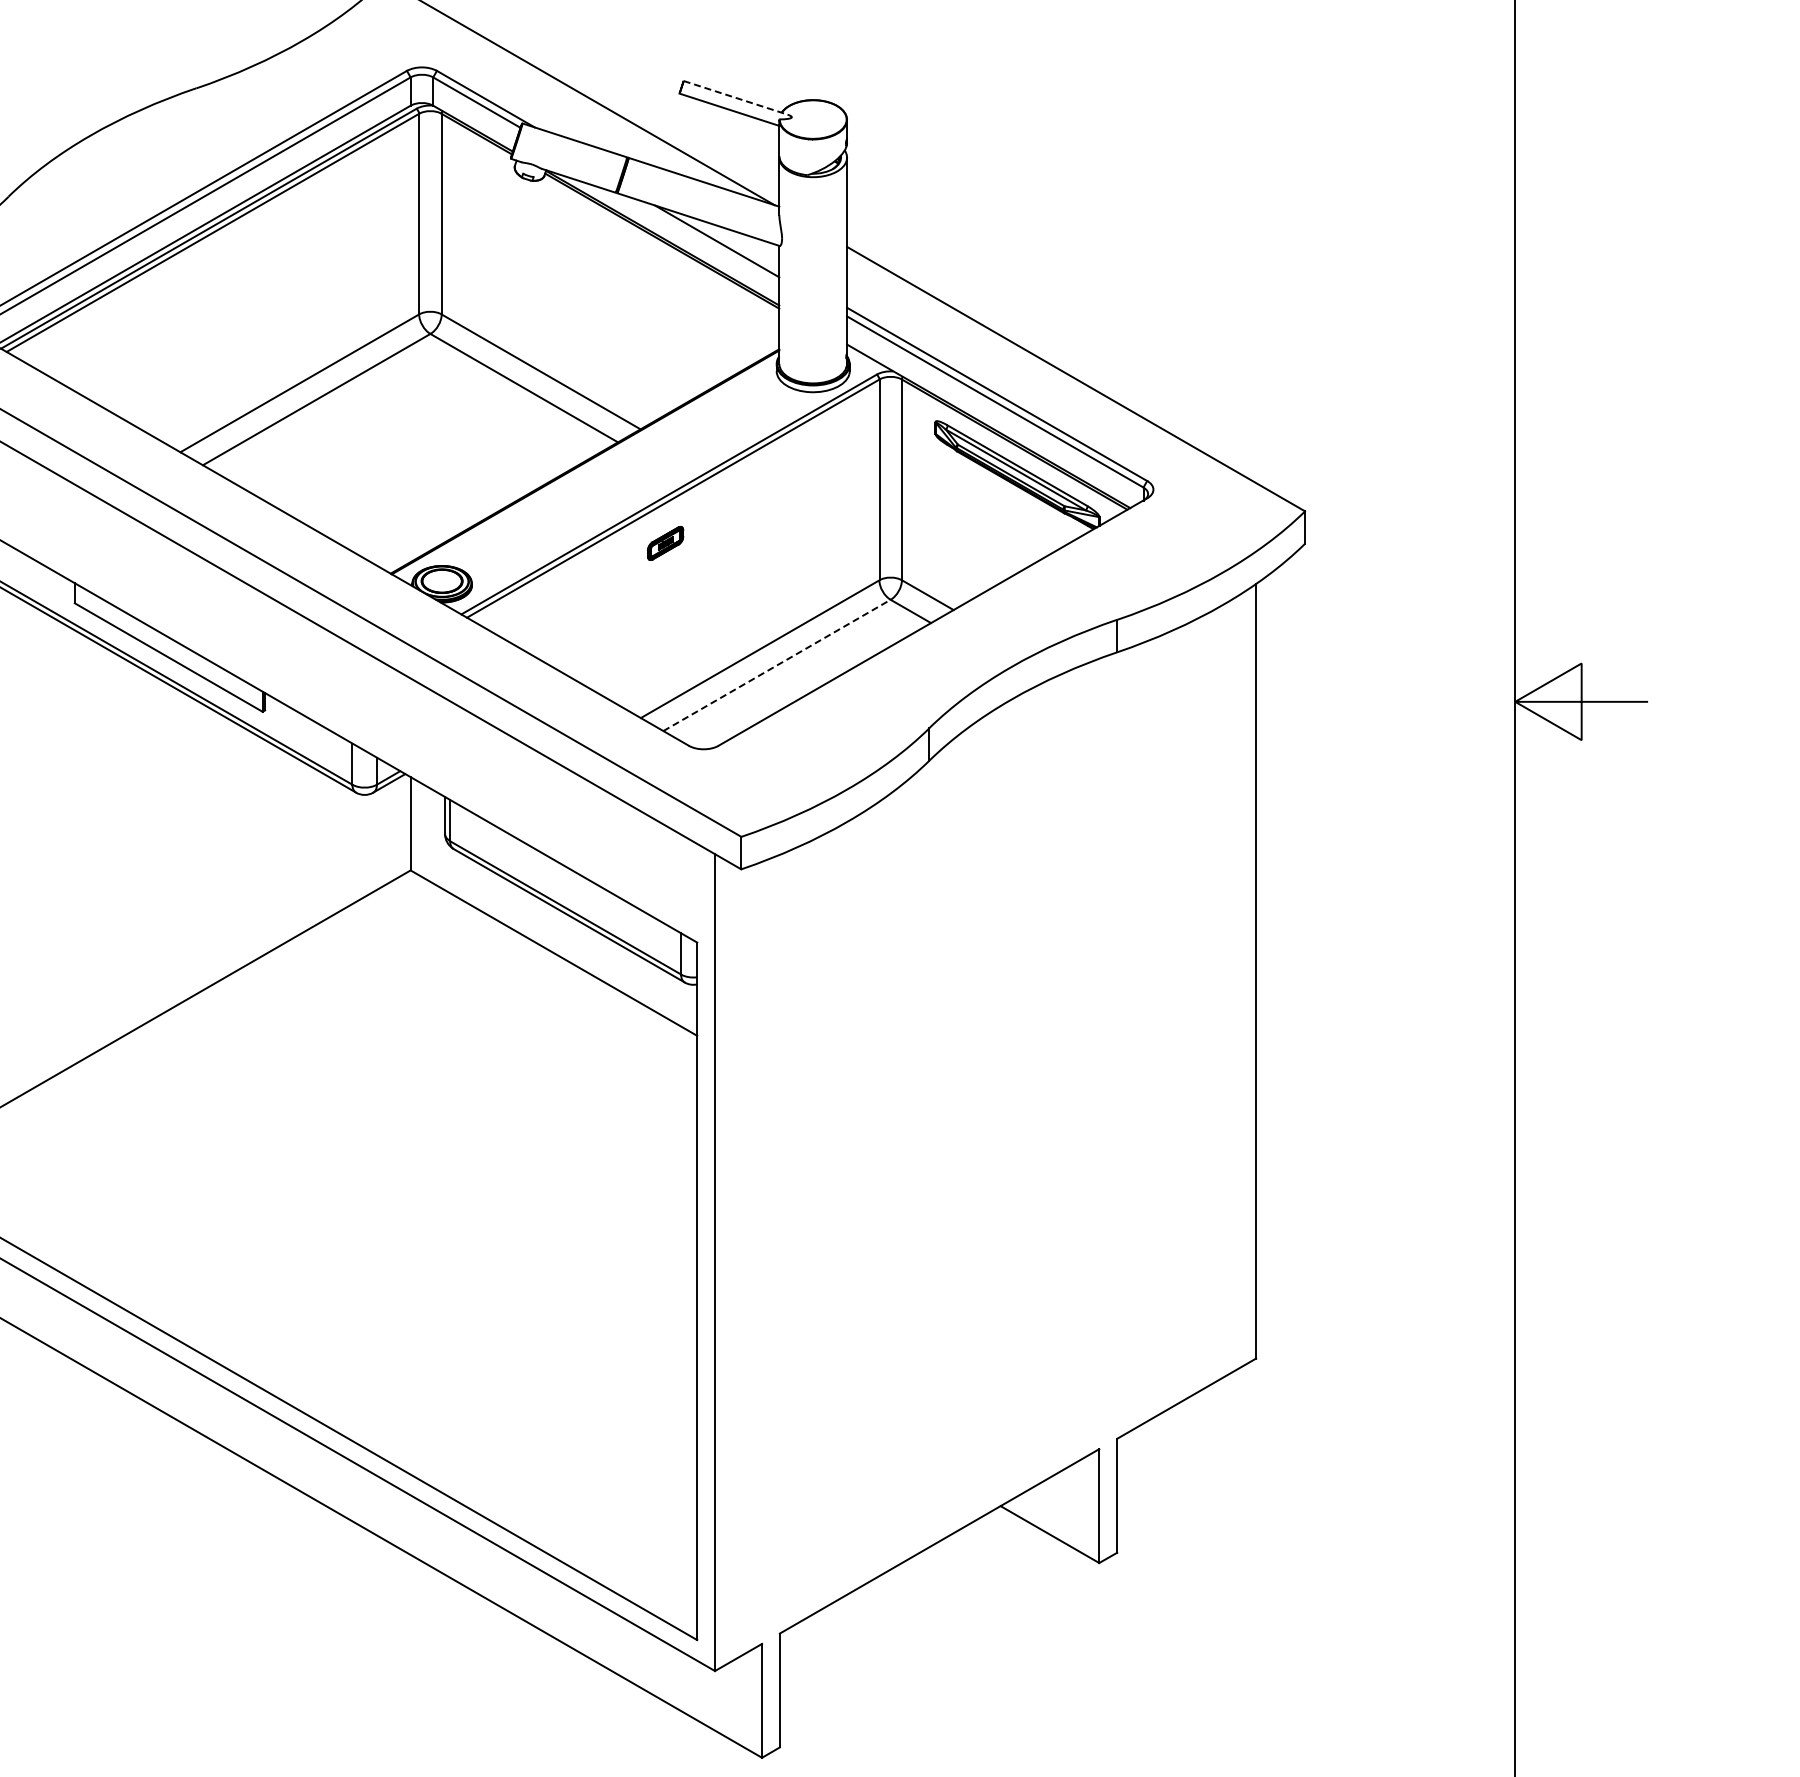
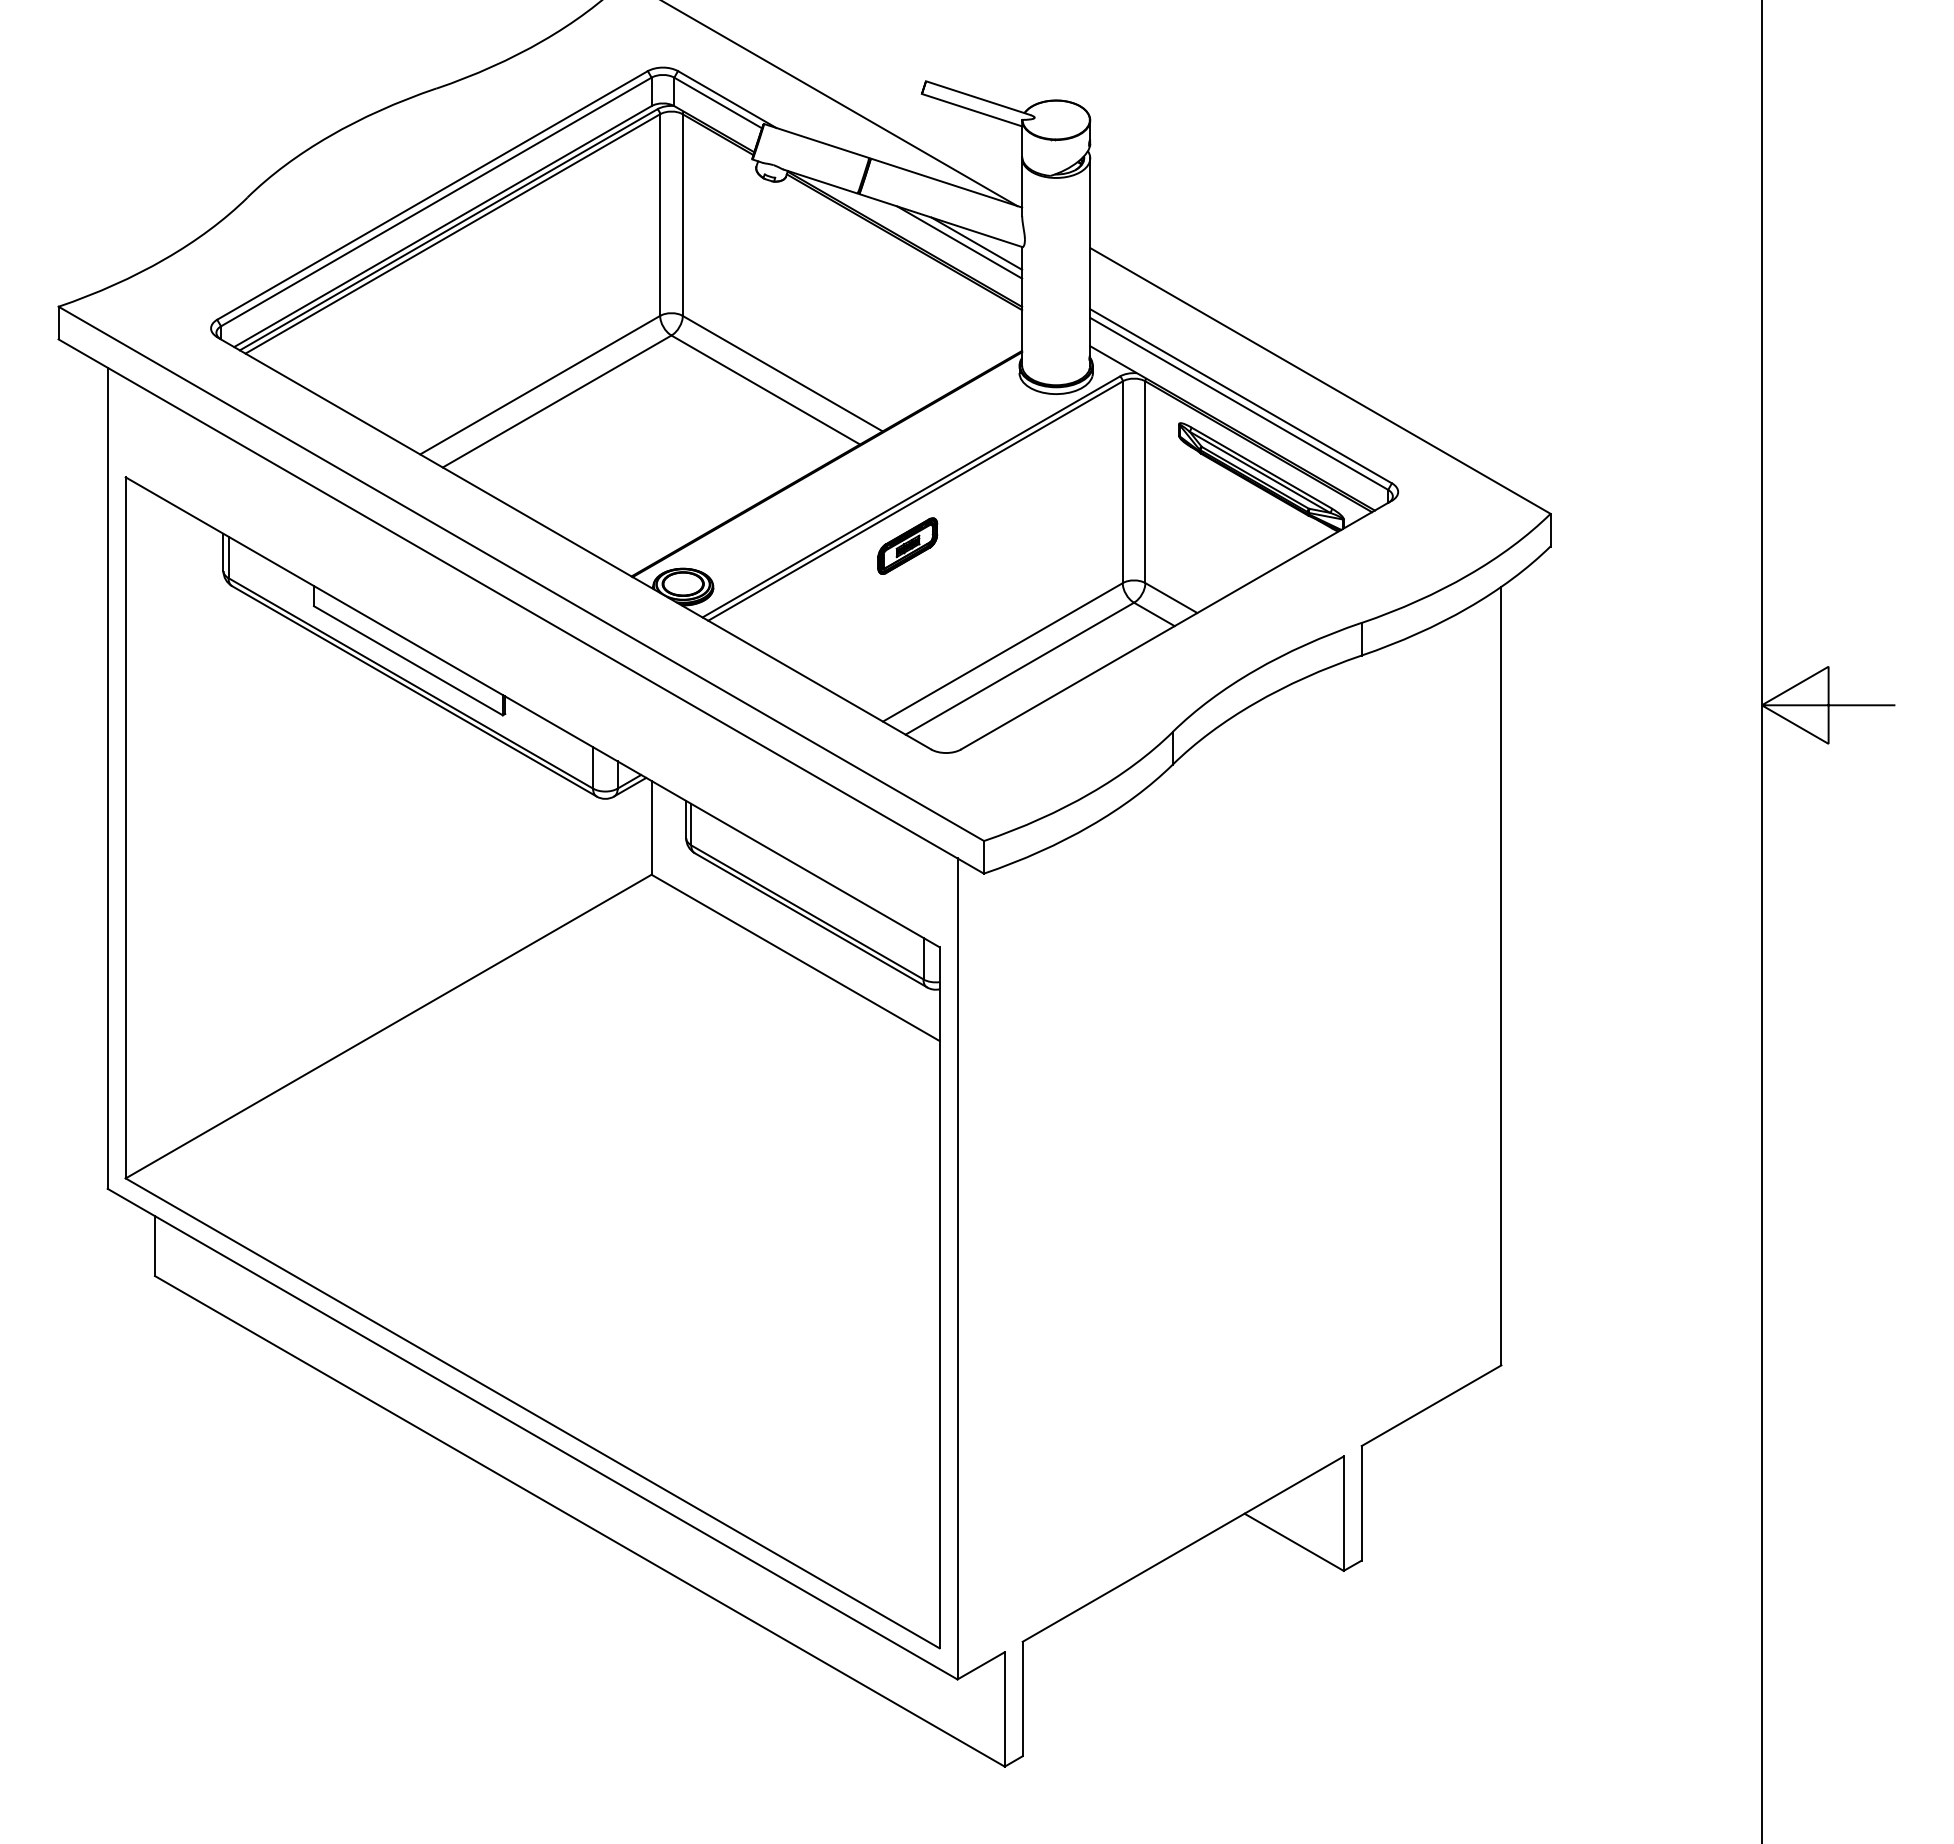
line: (735, 98) -> (978, 98), dashed -> solid
line: (733, 242) -> (976, 243), added
part: (665, 542) -> (907, 545), size x1.67
line: (776, 665) -> (1019, 668), dashed -> solid

